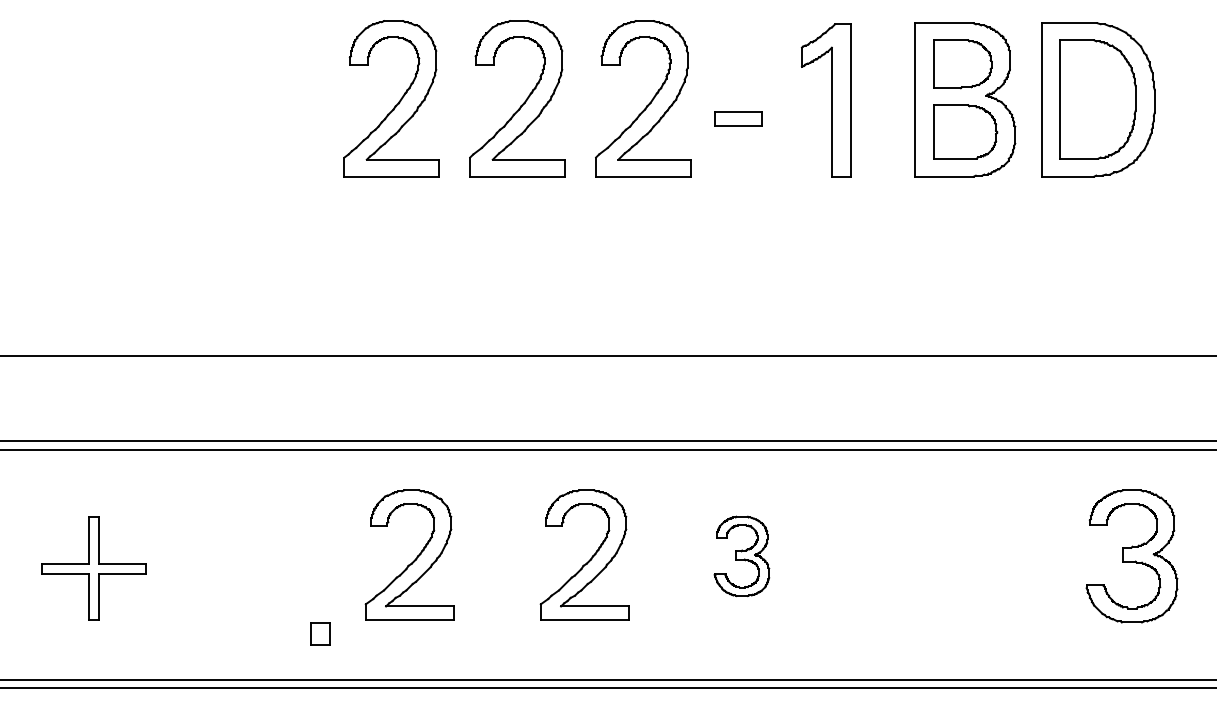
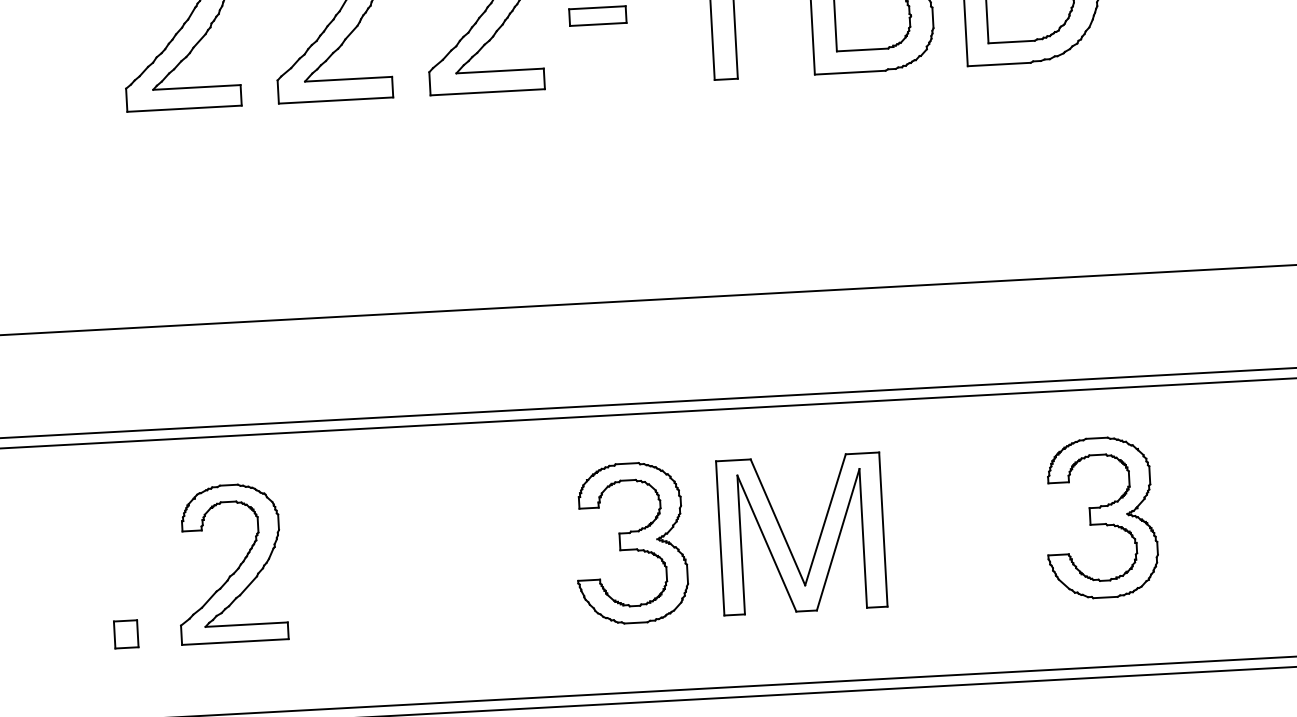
part: (741, 556) -> (630, 543), size x1.67
part: (589, 559) -> (447, 557), removed
part: (871, 561) -> (787, 541), added
part: (320, 633) -> (126, 633), moved

